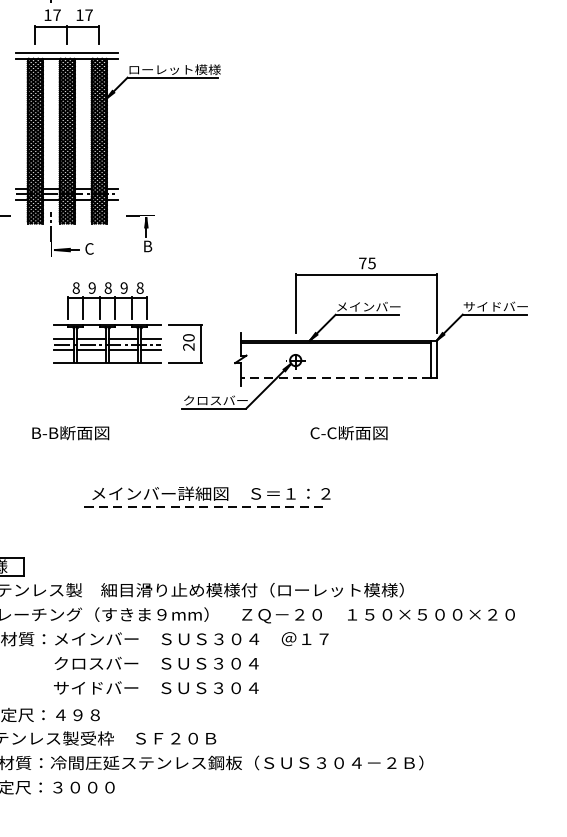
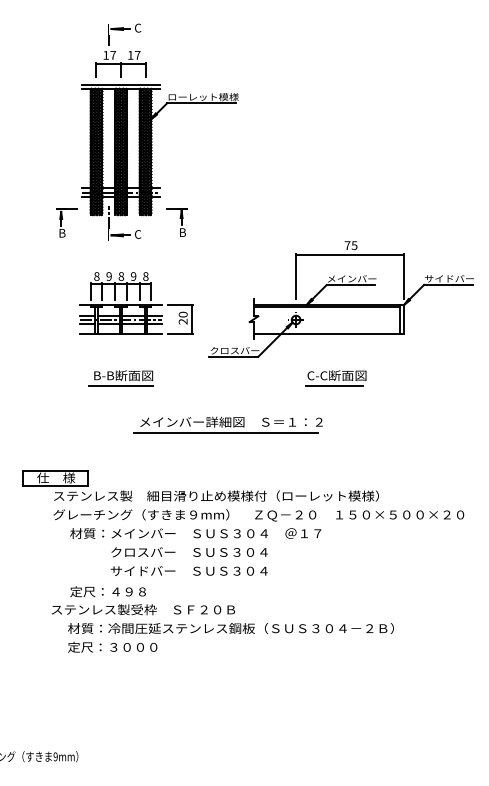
part: (127, 323) -> (136, 303), moved
line: (336, 378) -> (327, 333), dashed -> solid
line: (66, 447) -> (120, 386), added
line: (345, 447) -> (334, 386), added
line: (204, 507) -> (226, 432), dashed -> solid

